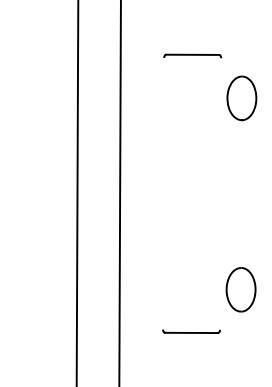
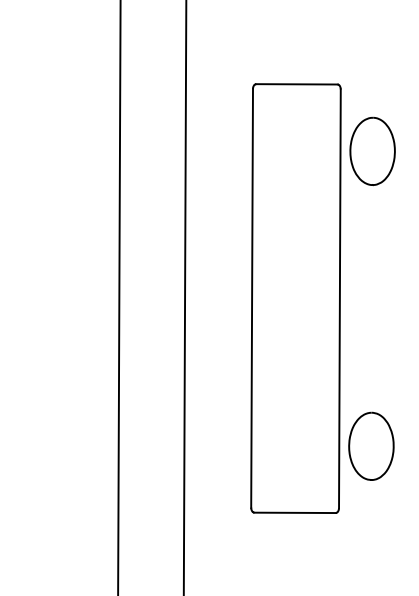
line: (163, 193) -> (251, 298), added
line: (220, 193) -> (339, 298), added

